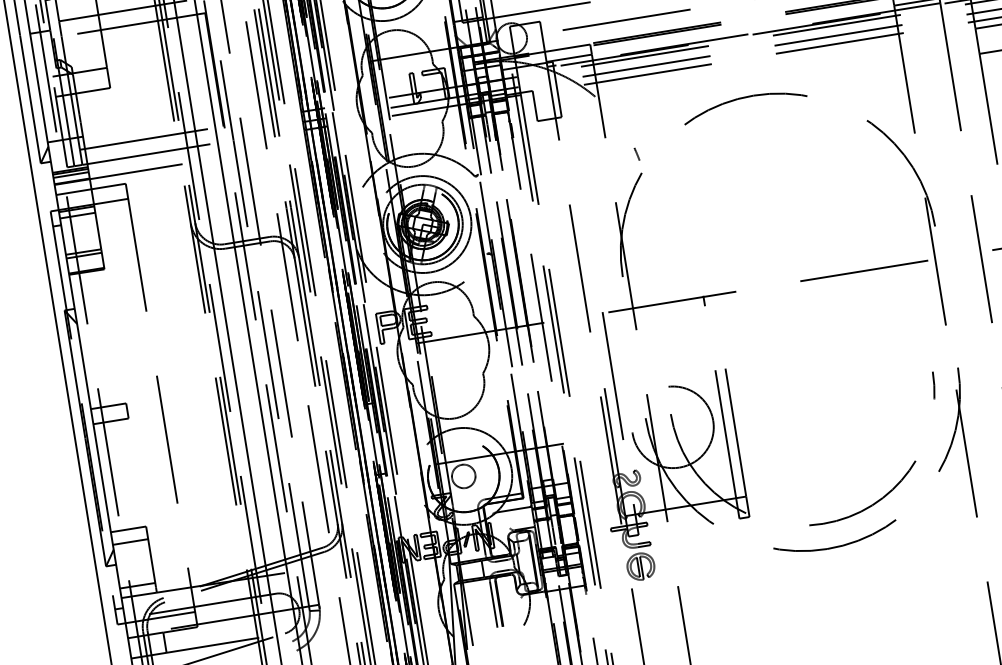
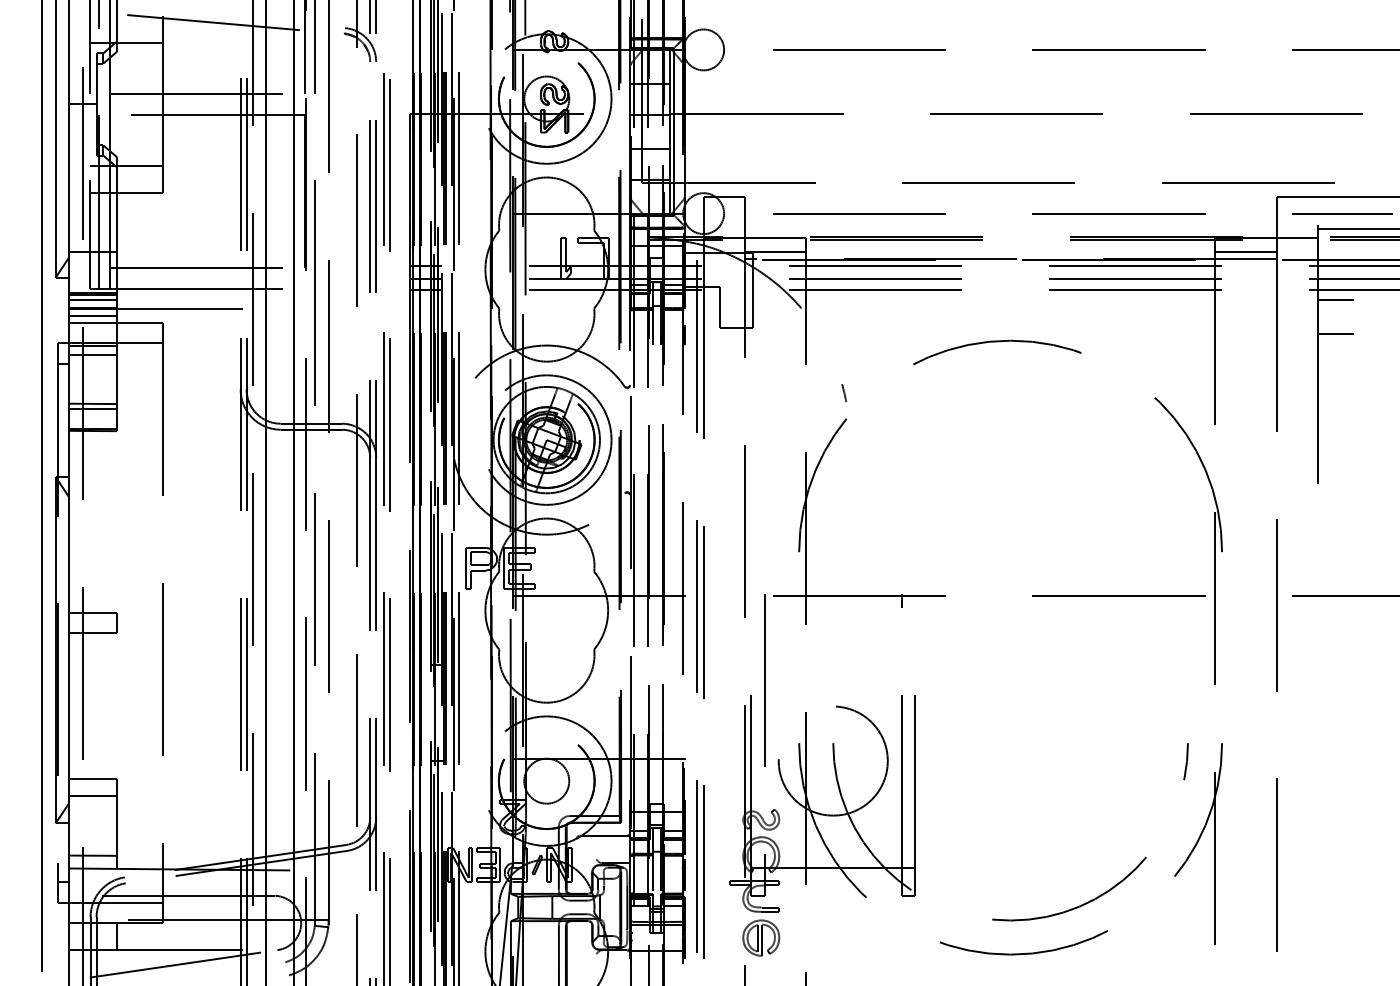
line: (73, 186) -> (93, 315), added
circle: (463, 475) -> (546, 780), size x1.43

